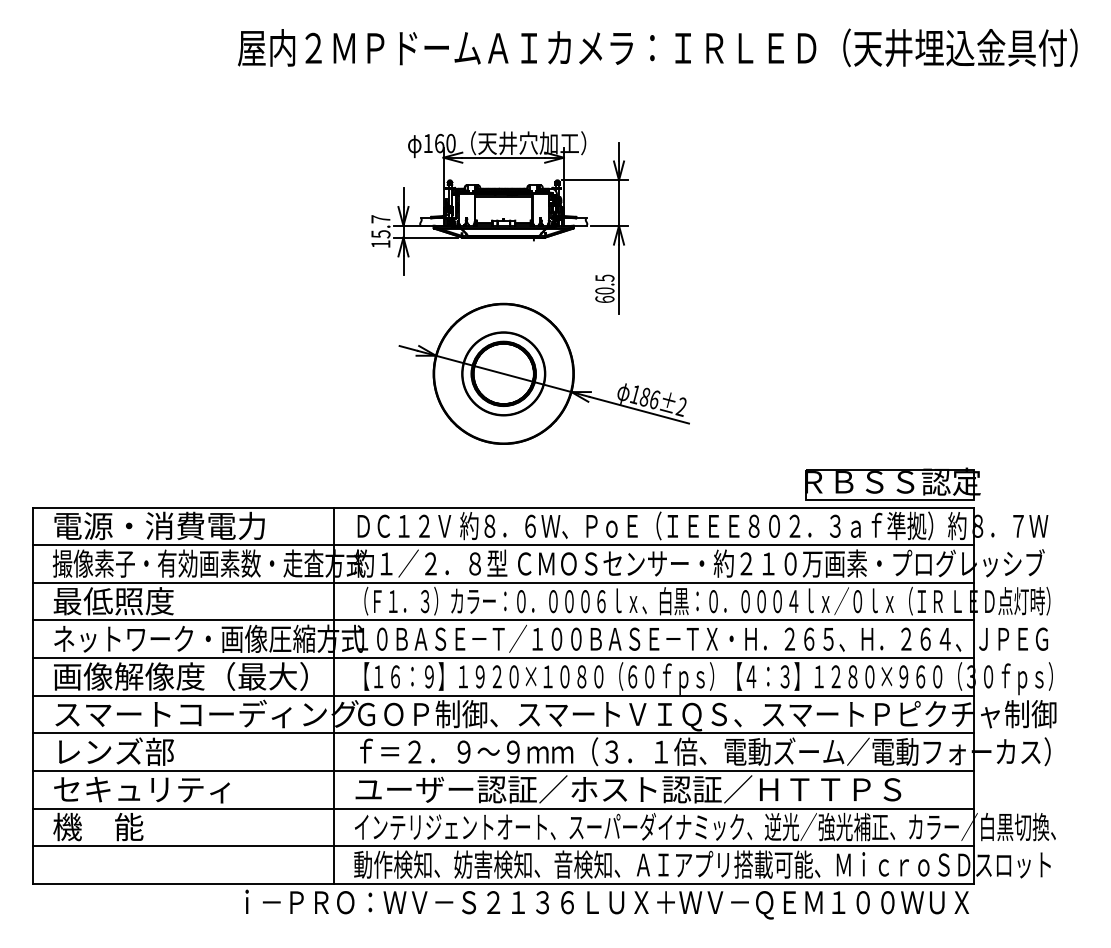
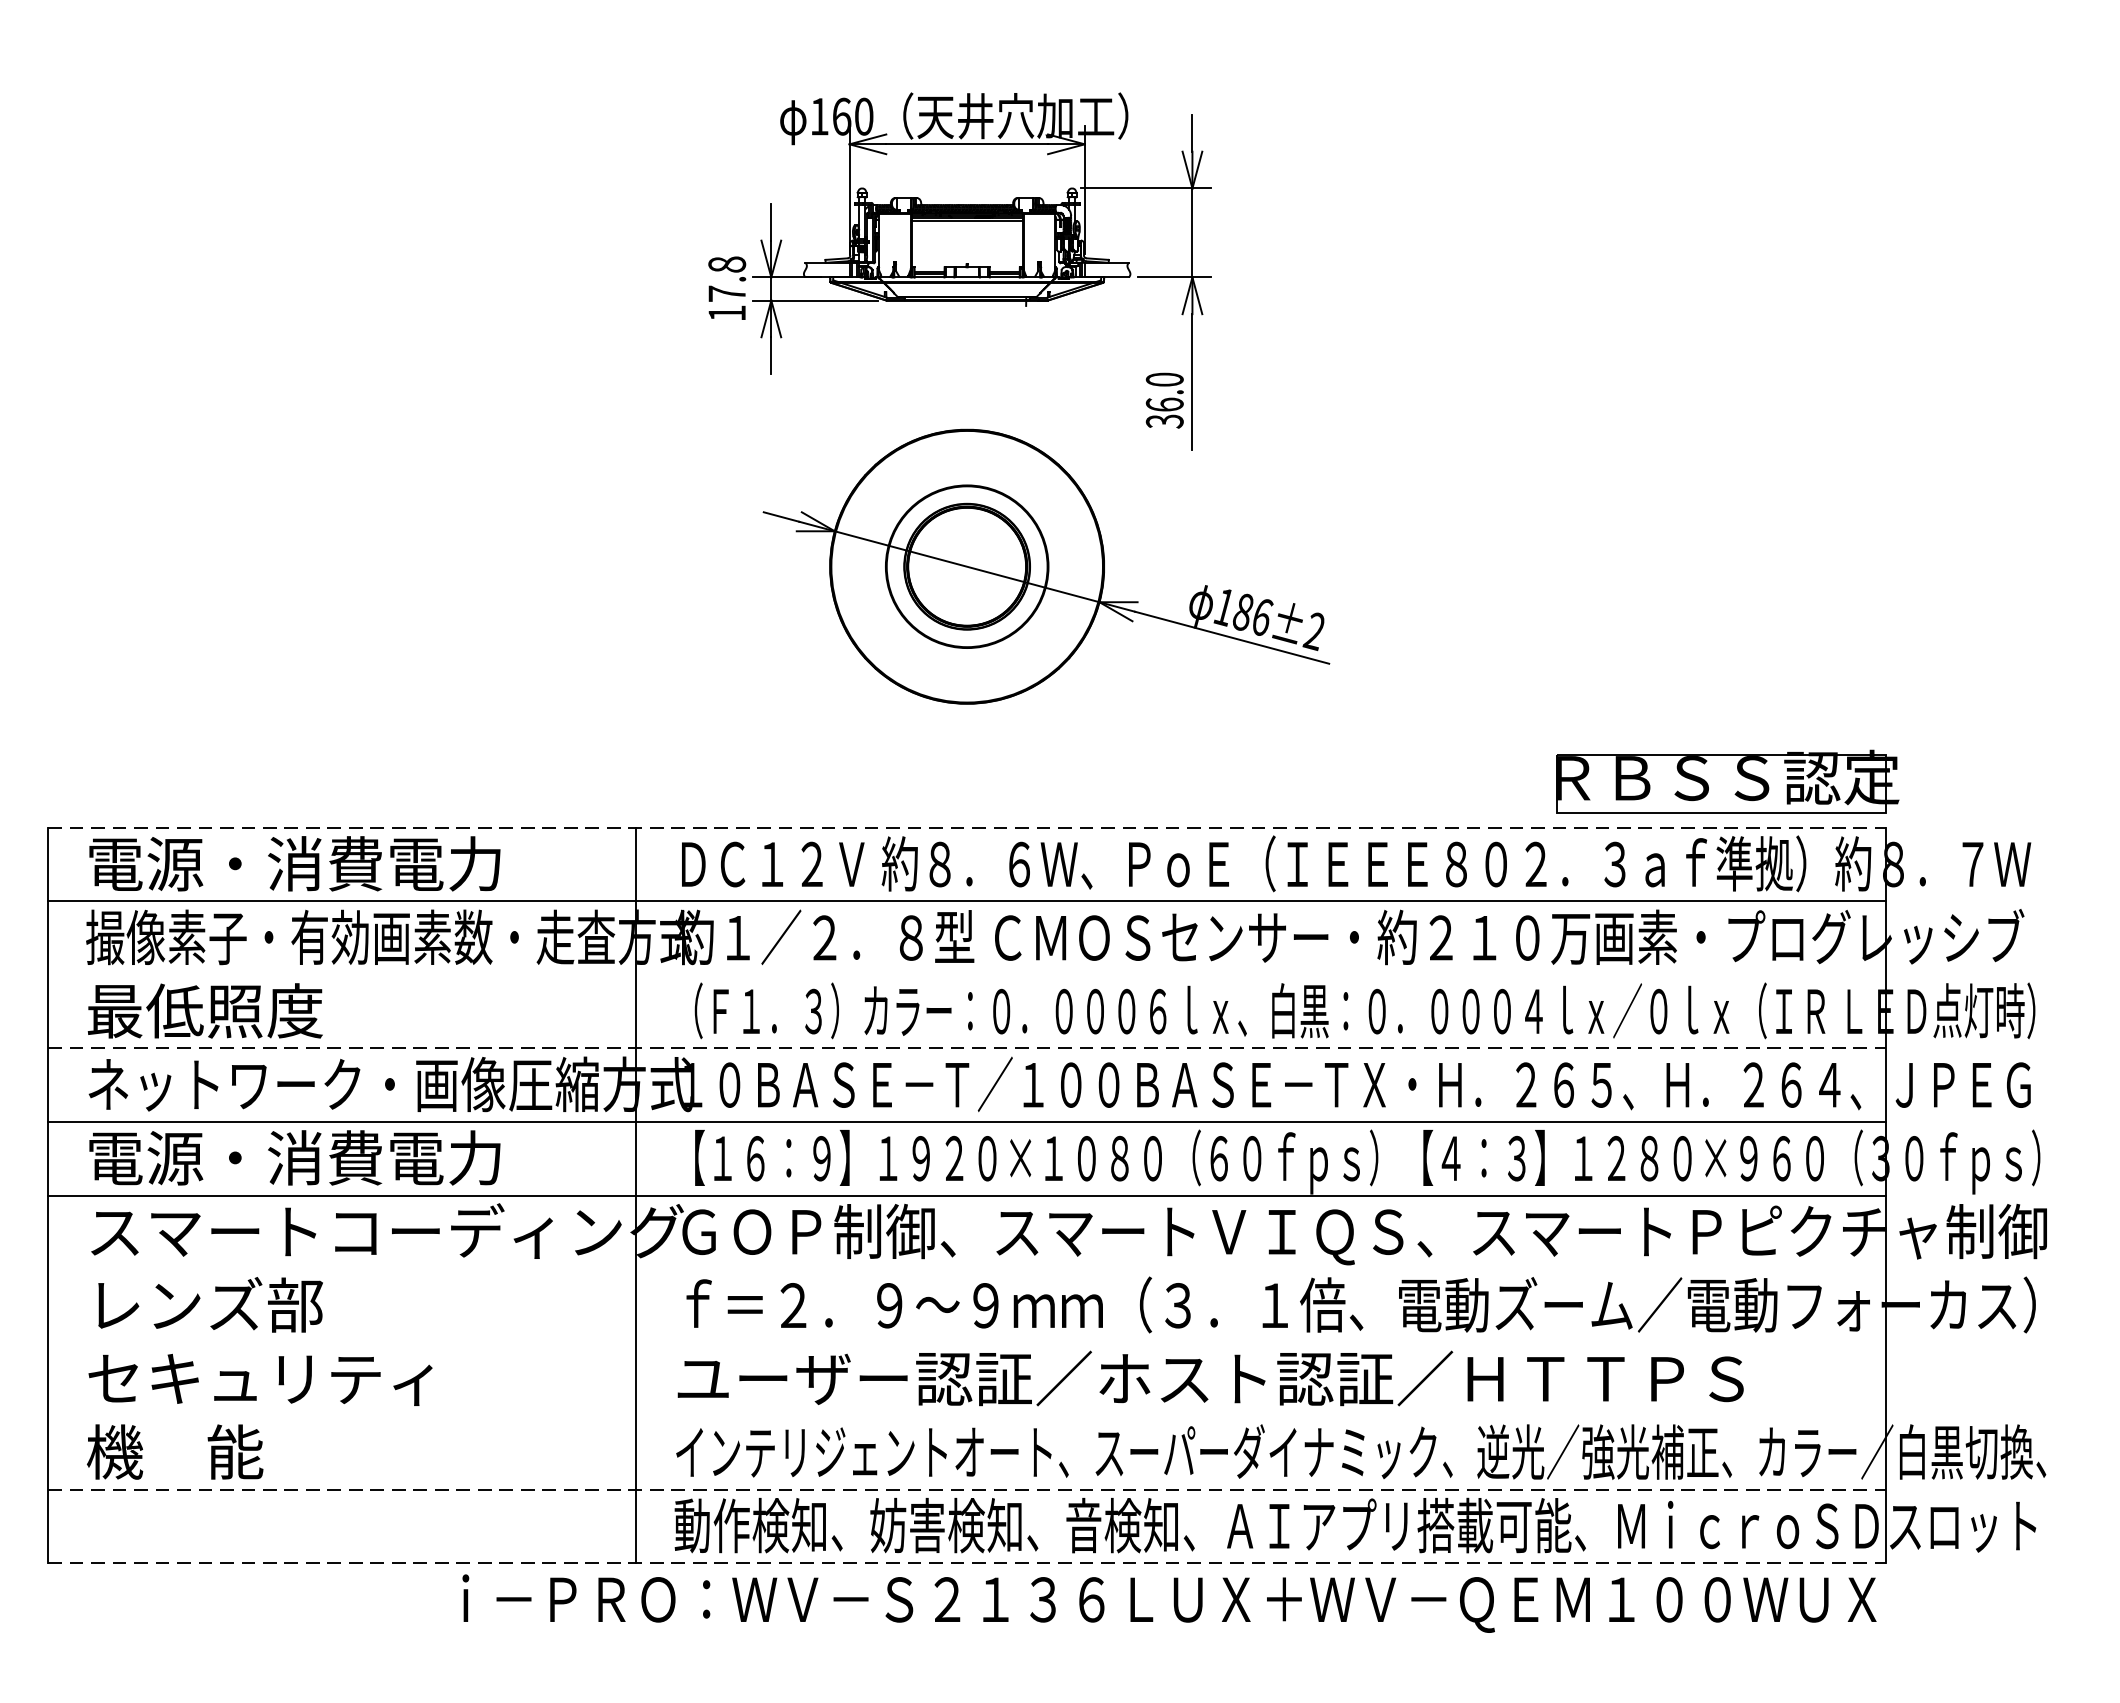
text: (380, 226) -> (726, 278), 15.7 -> 17.8
text: (604, 288) -> (1164, 399), 60.5 -> 36.0
line: (504, 507) -> (968, 827), solid -> dashed
line: (503, 582) -> (966, 974), removed
line: (504, 620) -> (968, 1048), solid -> dashed
text: (180, 676) -> (335, 1157), 画像解像度（最大） -> 電源・消費電力
line: (503, 733) -> (966, 1269), removed
line: (503, 770) -> (966, 1341), removed
line: (503, 808) -> (966, 1415), removed
line: (504, 846) -> (968, 1490), solid -> dashed
line: (504, 883) -> (968, 1562), solid -> dashed

